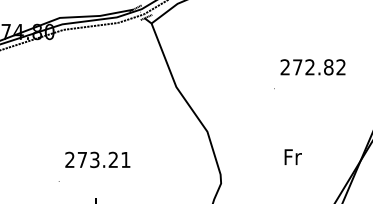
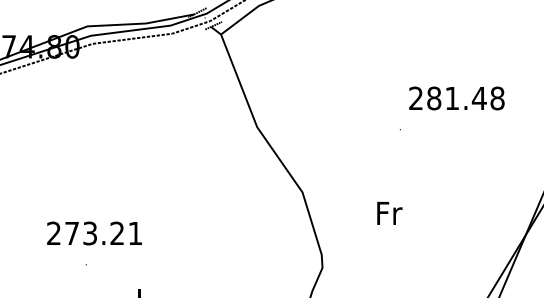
text: (319, 67) -> (465, 98), 272.82 -> 281.48
text: (292, 156) -> (388, 212), moved
text: (97, 159) -> (94, 232), moved

